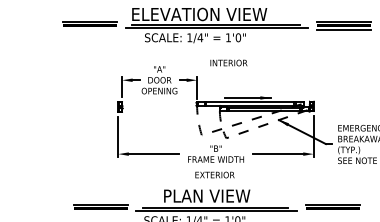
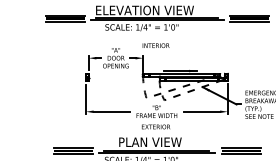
line: (89, 29) -> (65, 21), added
text: (228, 62) -> (155, 45), moved
line: (101, 212) -> (73, 154), added
line: (333, 212) -> (242, 154), added

